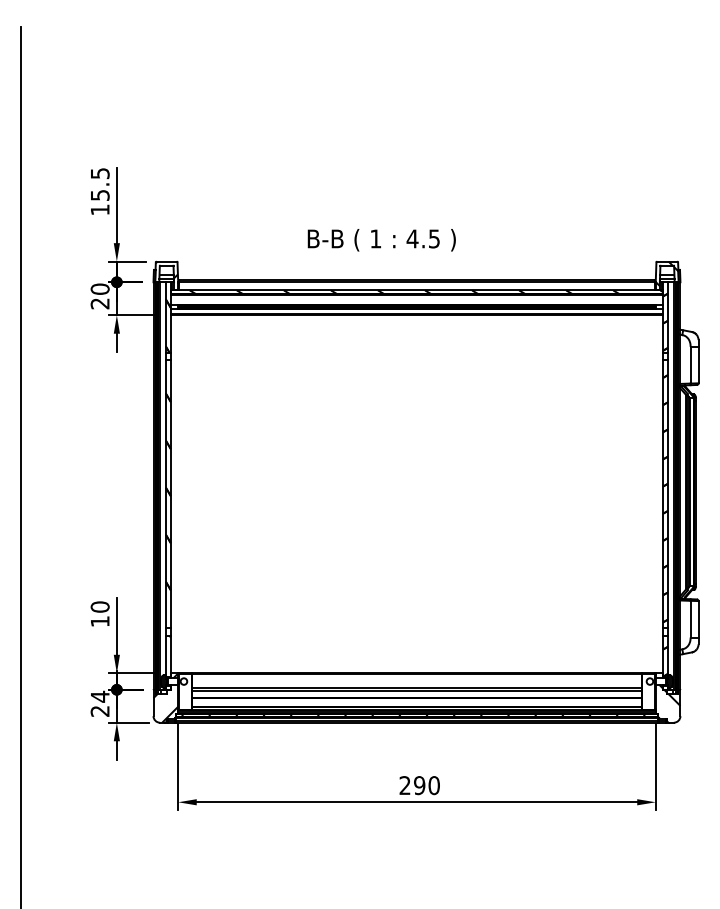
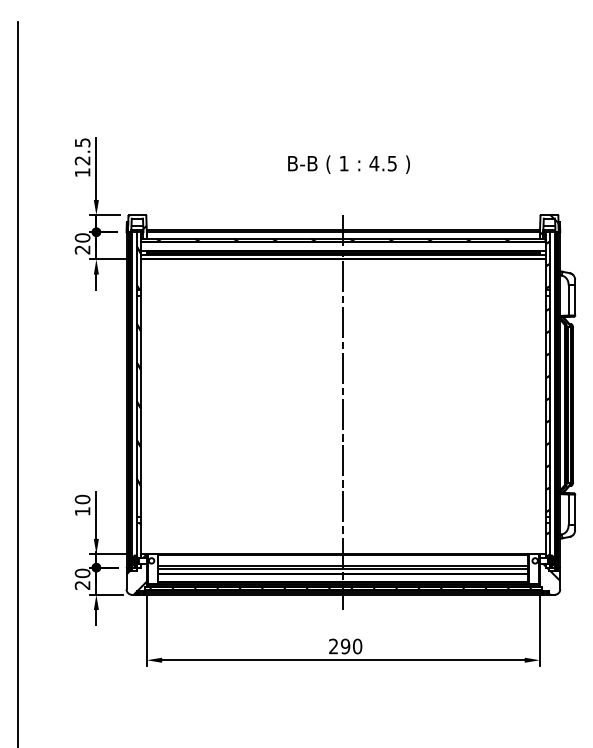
text: (99, 195) -> (82, 160), 15.5 -> 12.5
text: (381, 240) -> (348, 164), moved
line: (416, 501) -> (343, 412), added
text: (99, 696) -> (82, 573), 24 -> 20

